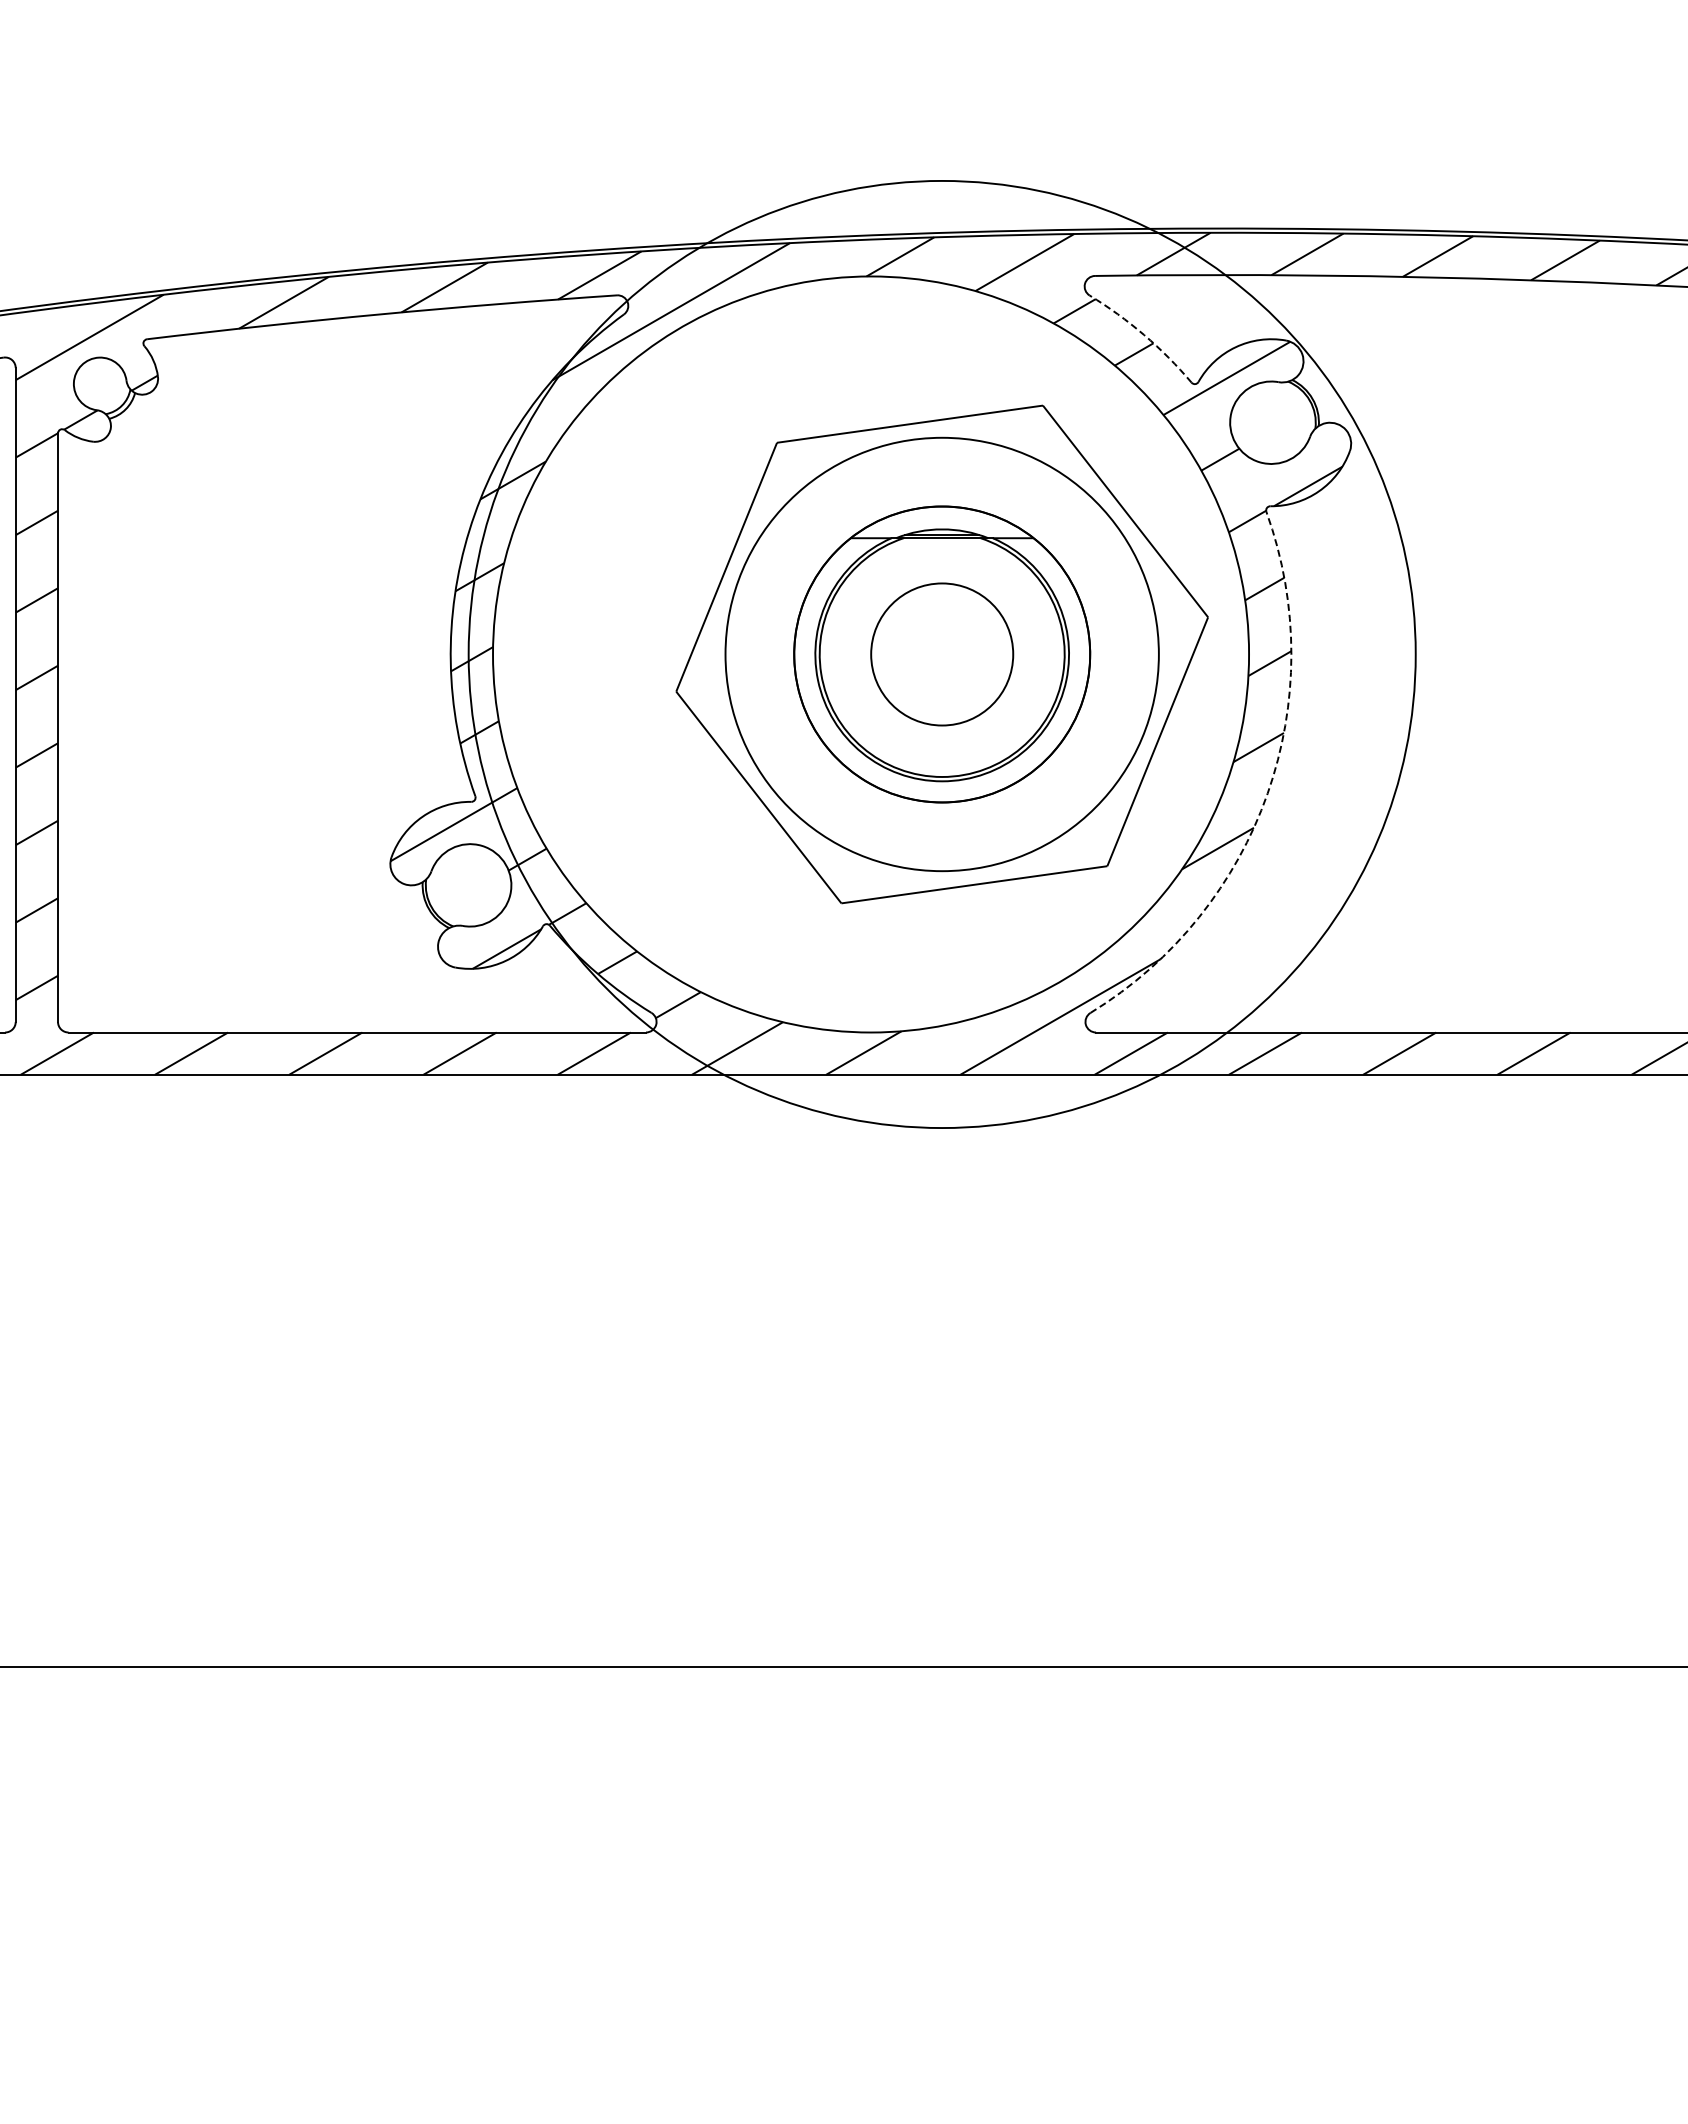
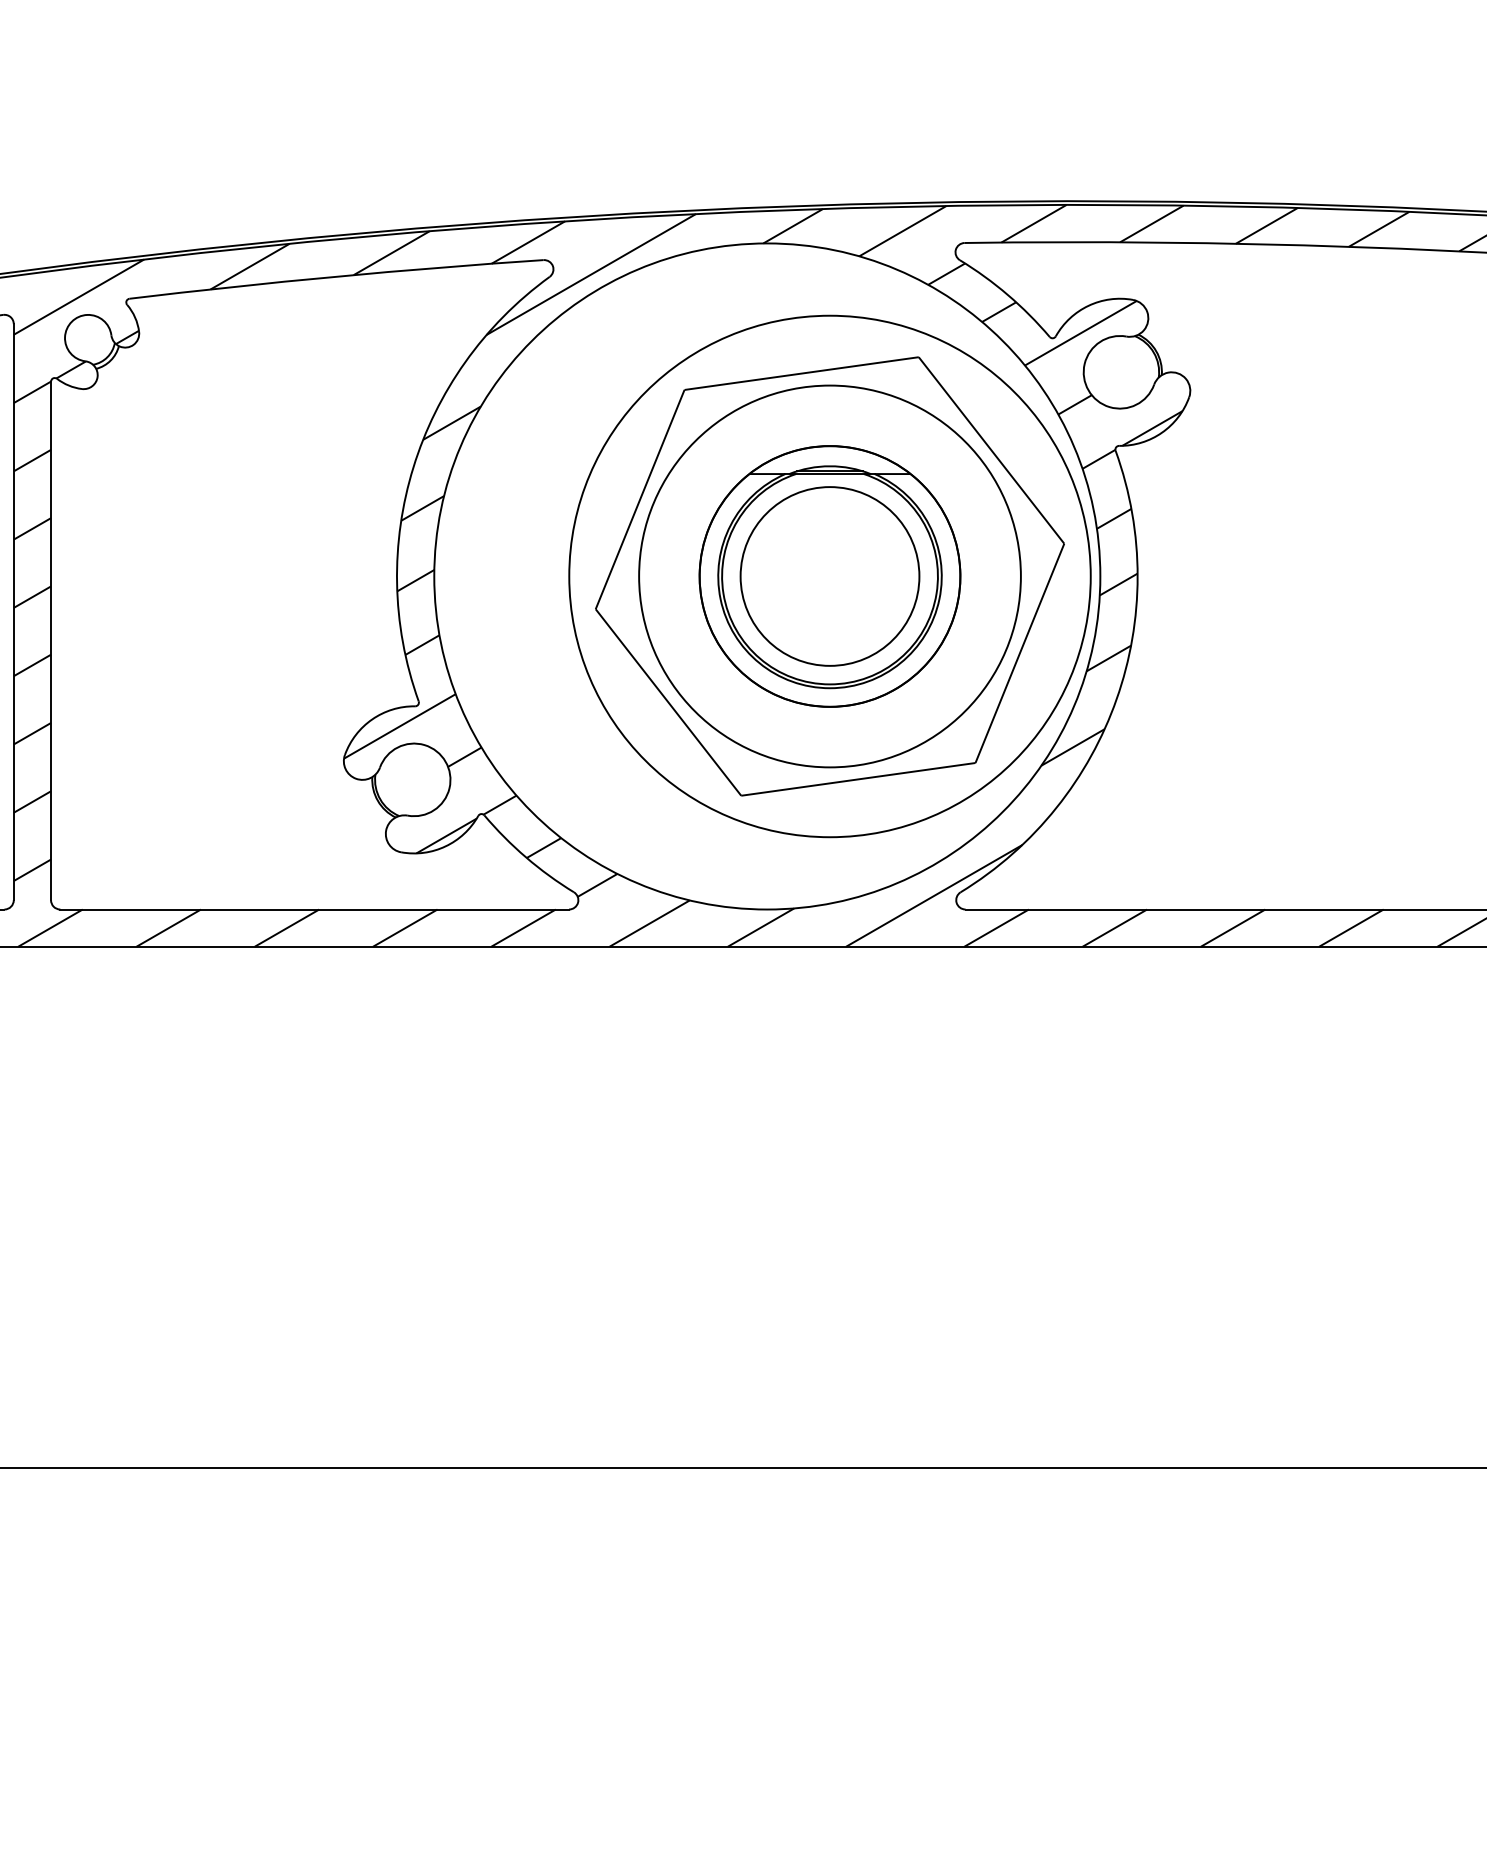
arc: (1144, 335) -> (1008, 295), dashed -> solid
circle: (941, 654) -> (829, 576), size x1.43
circle: (942, 654) -> (830, 576), size x0.62
arc: (1267, 793) -> (1116, 698), dashed -> solid

